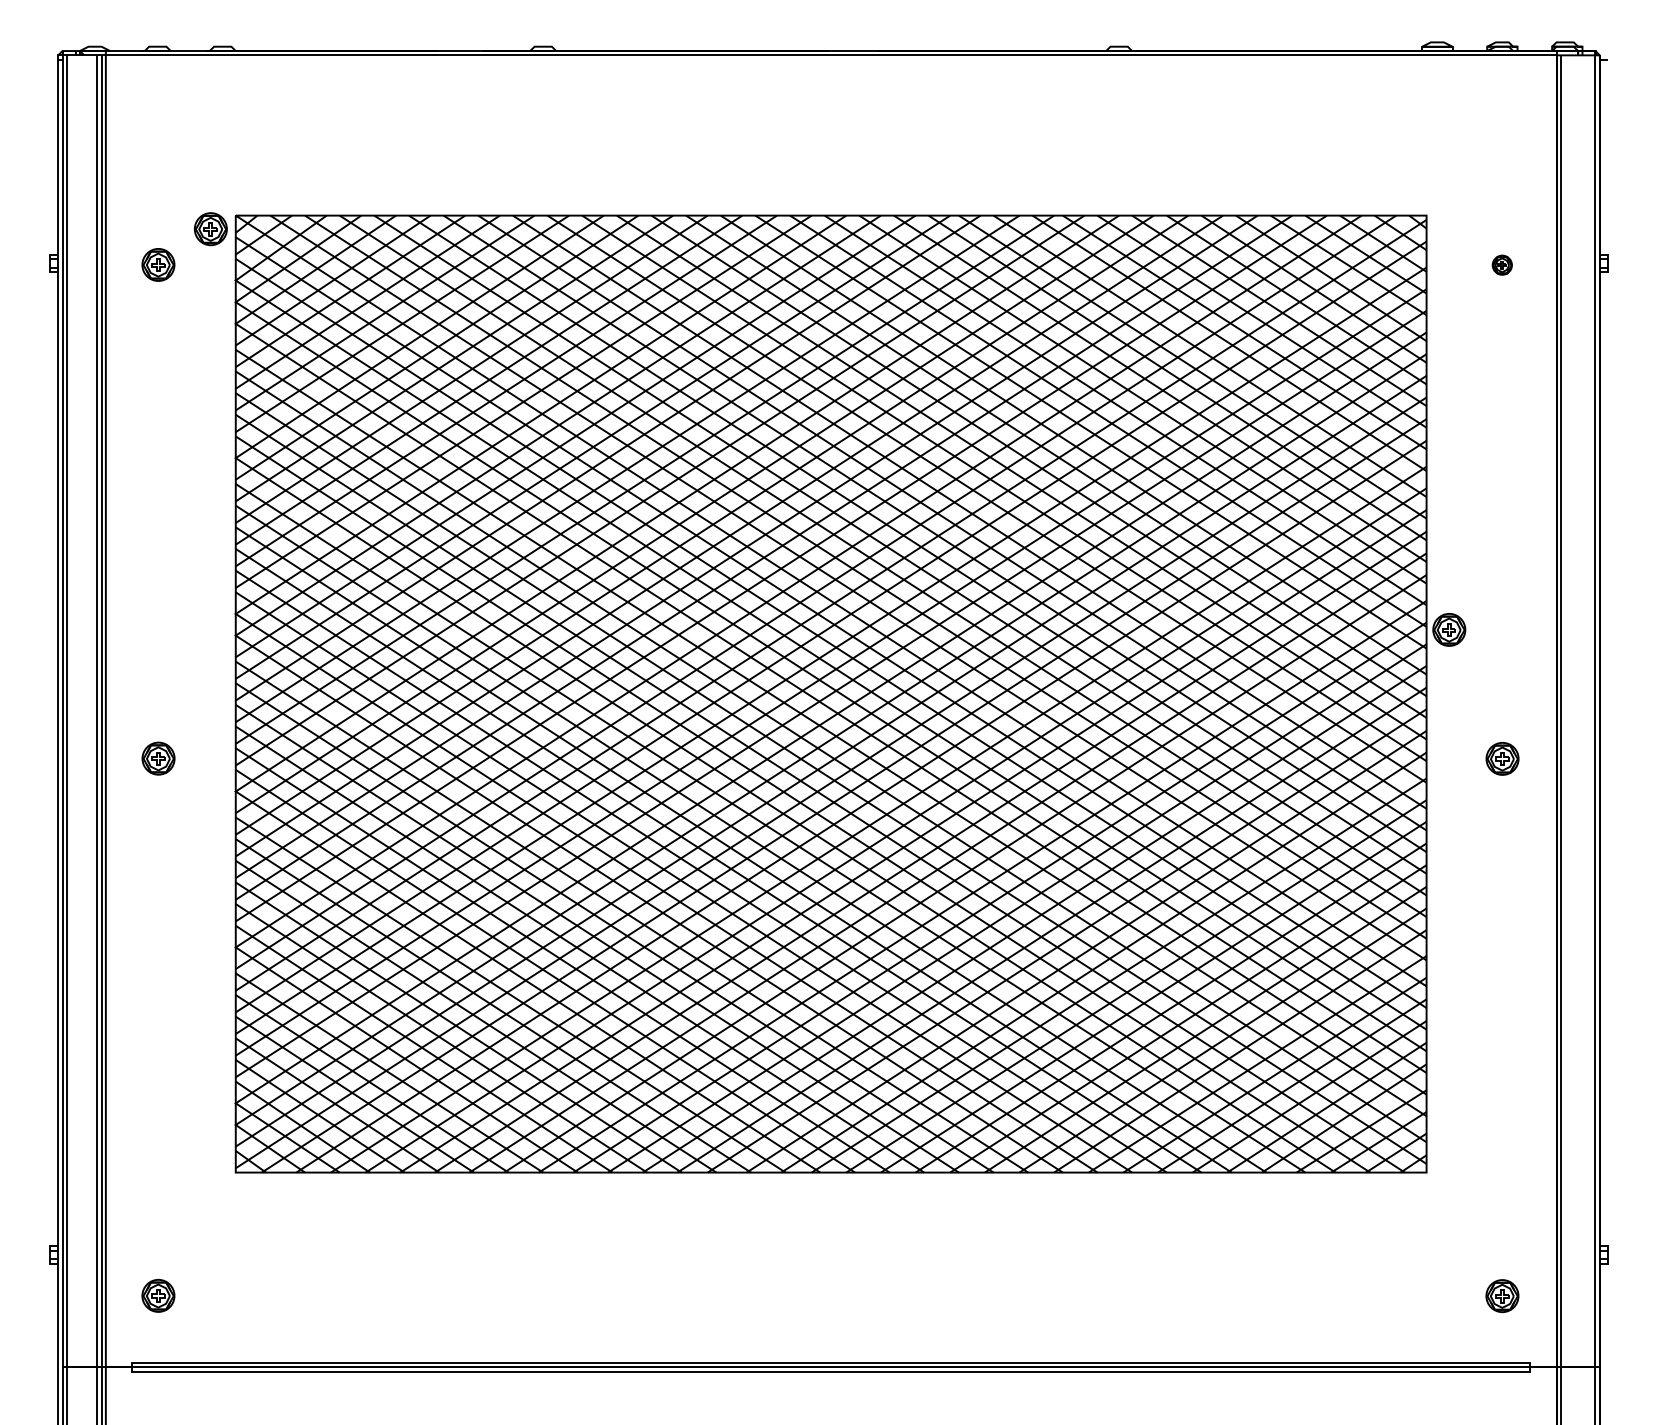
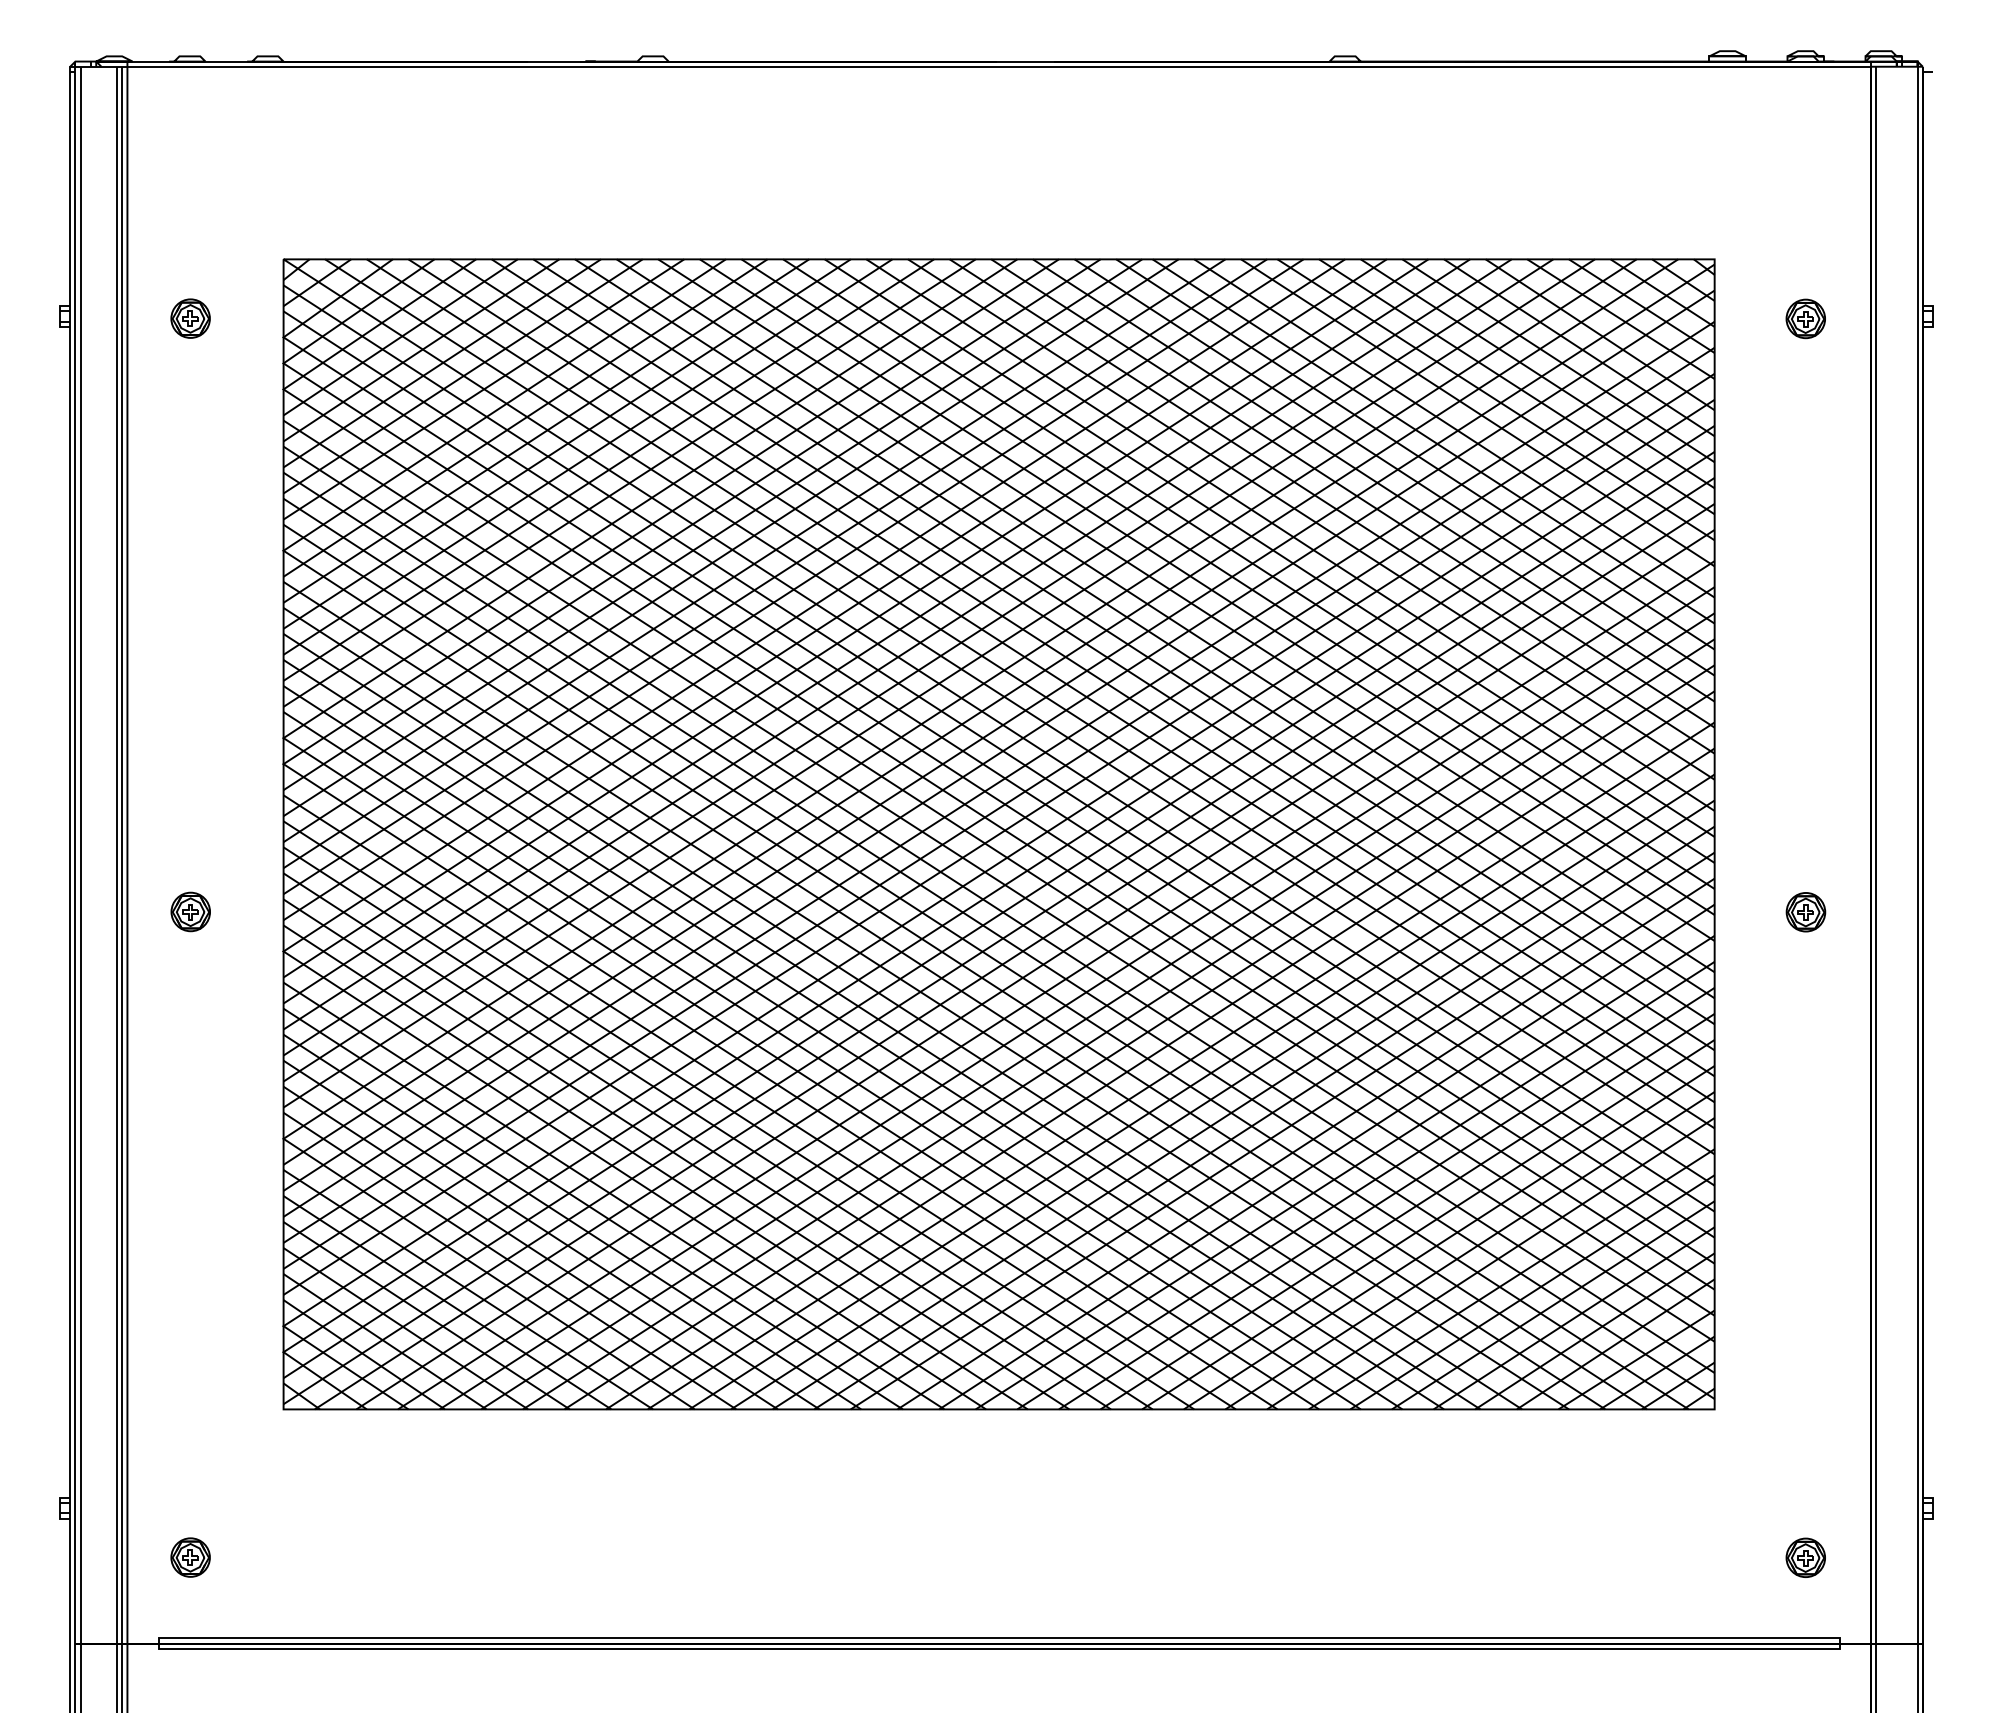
part: (210, 229) -> (253, 275), removed
part: (1502, 264) -> (1805, 318), size x1.67
part: (1448, 630) -> (1741, 757), removed

